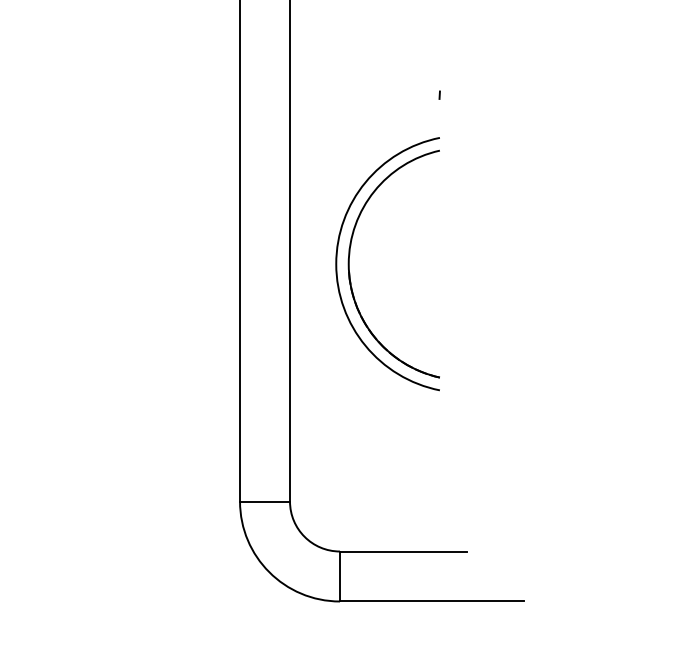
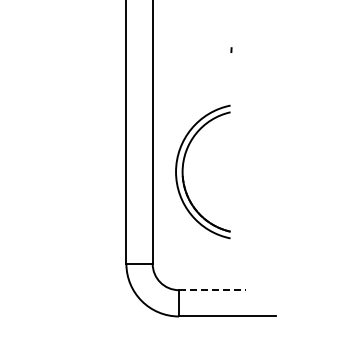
part: (350, 263) -> (183, 171), moved
line: (403, 552) -> (212, 290), solid -> dashed

